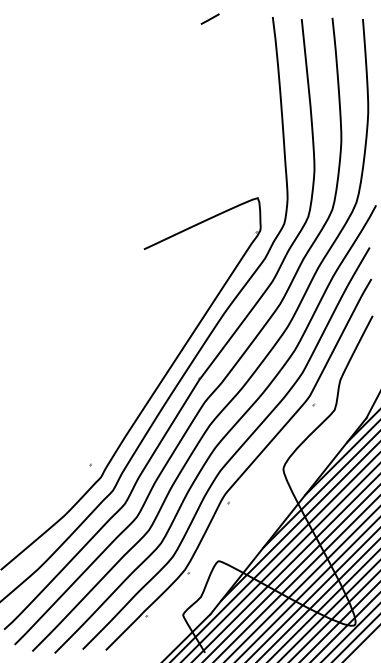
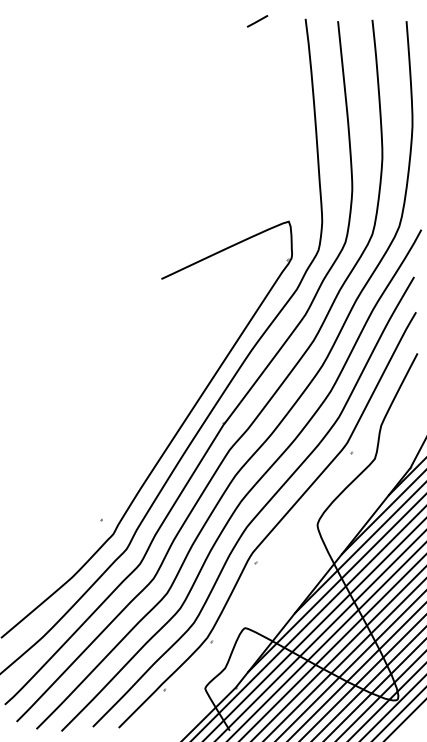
line: (210, 19) -> (257, 21), moved

